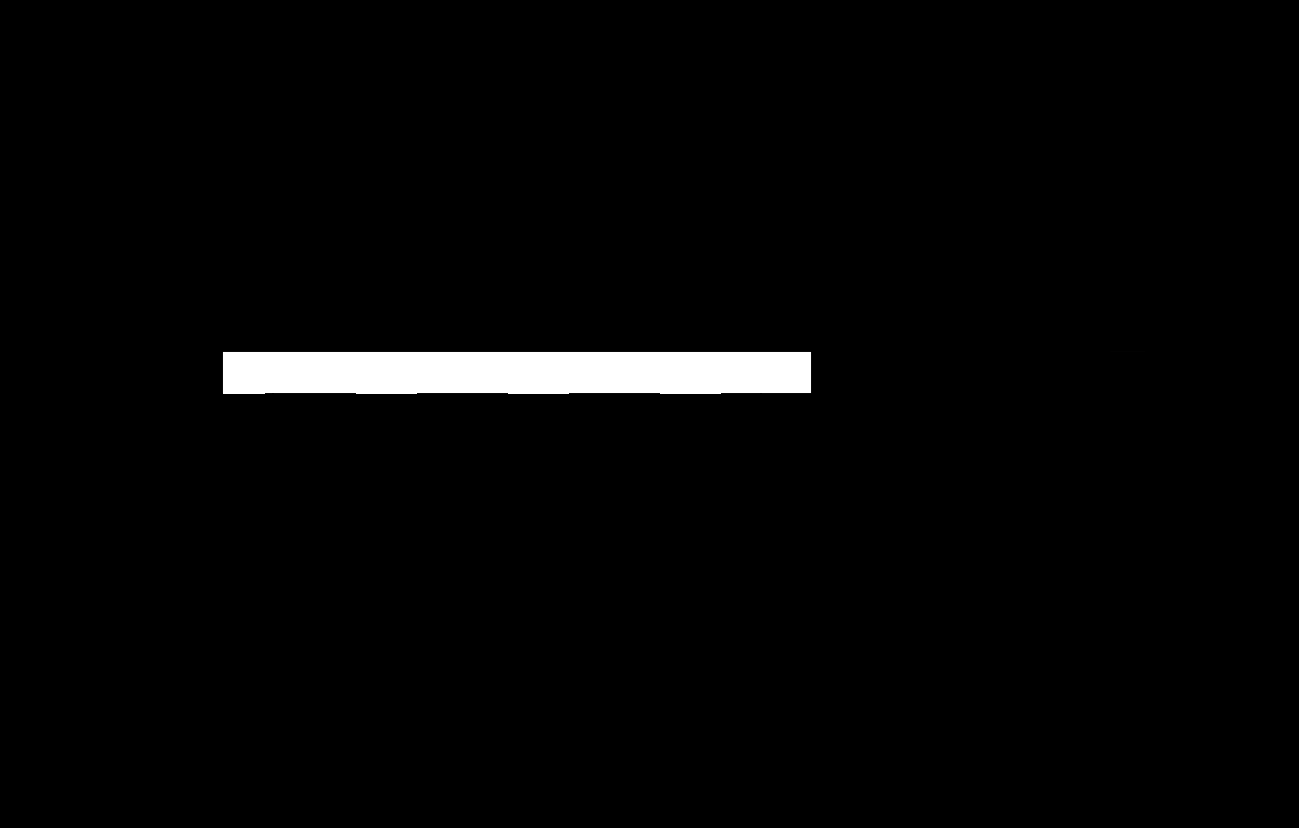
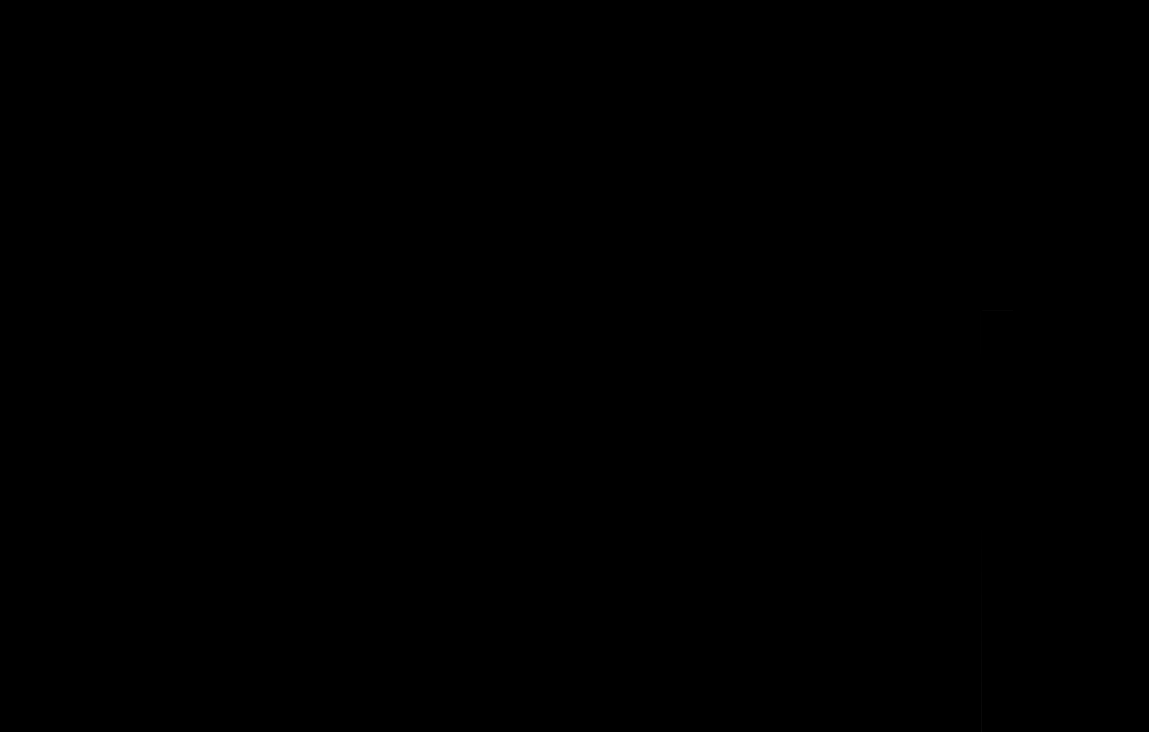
fill: (516, 372) -> (456, 329), added

